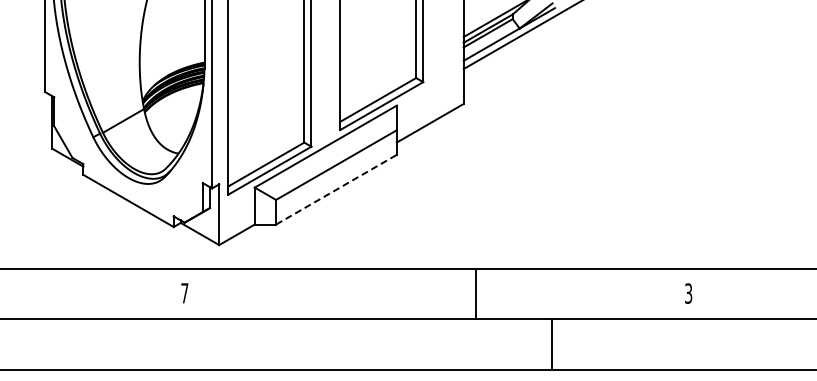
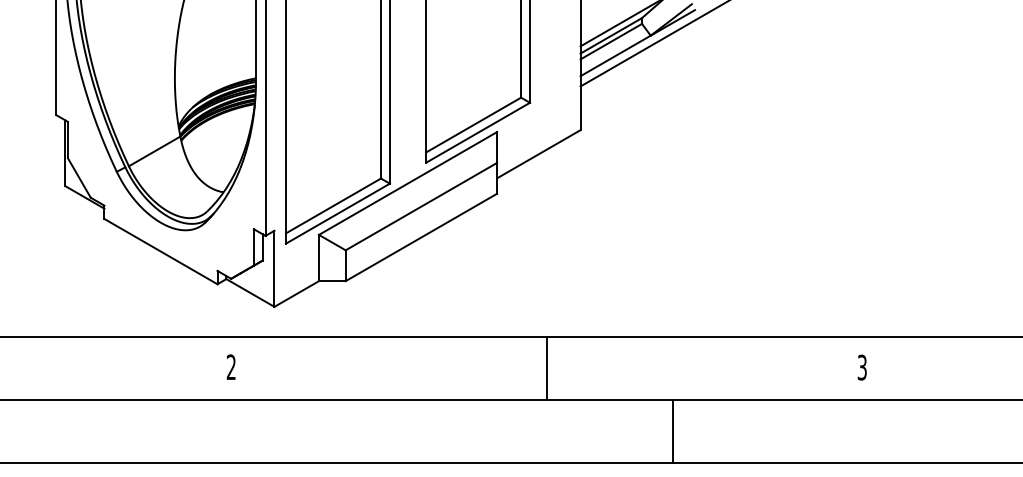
line: (336, 189) -> (421, 237), dashed -> solid
text: (184, 293) -> (230, 367), 7 -> 2
line: (475, 294) -> (546, 368), moved
line: (552, 344) -> (673, 431), moved

